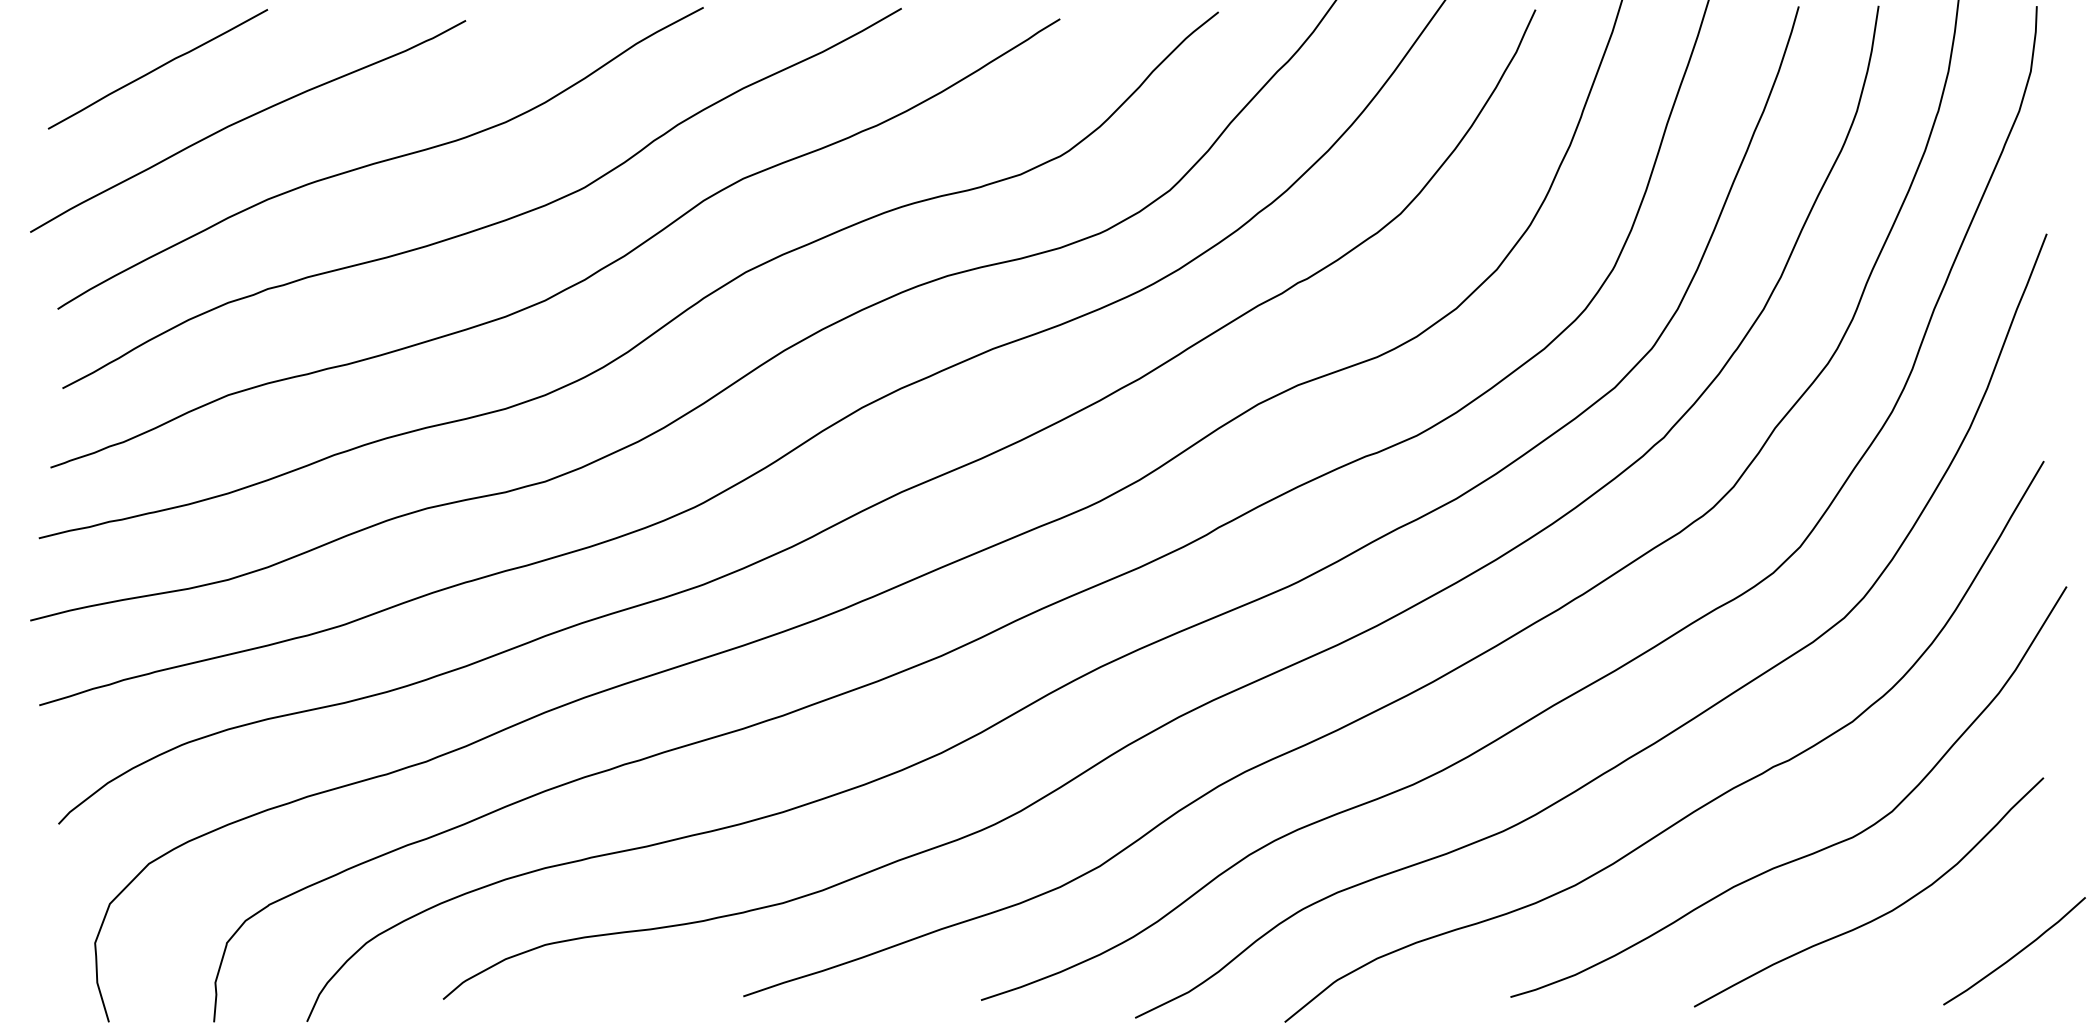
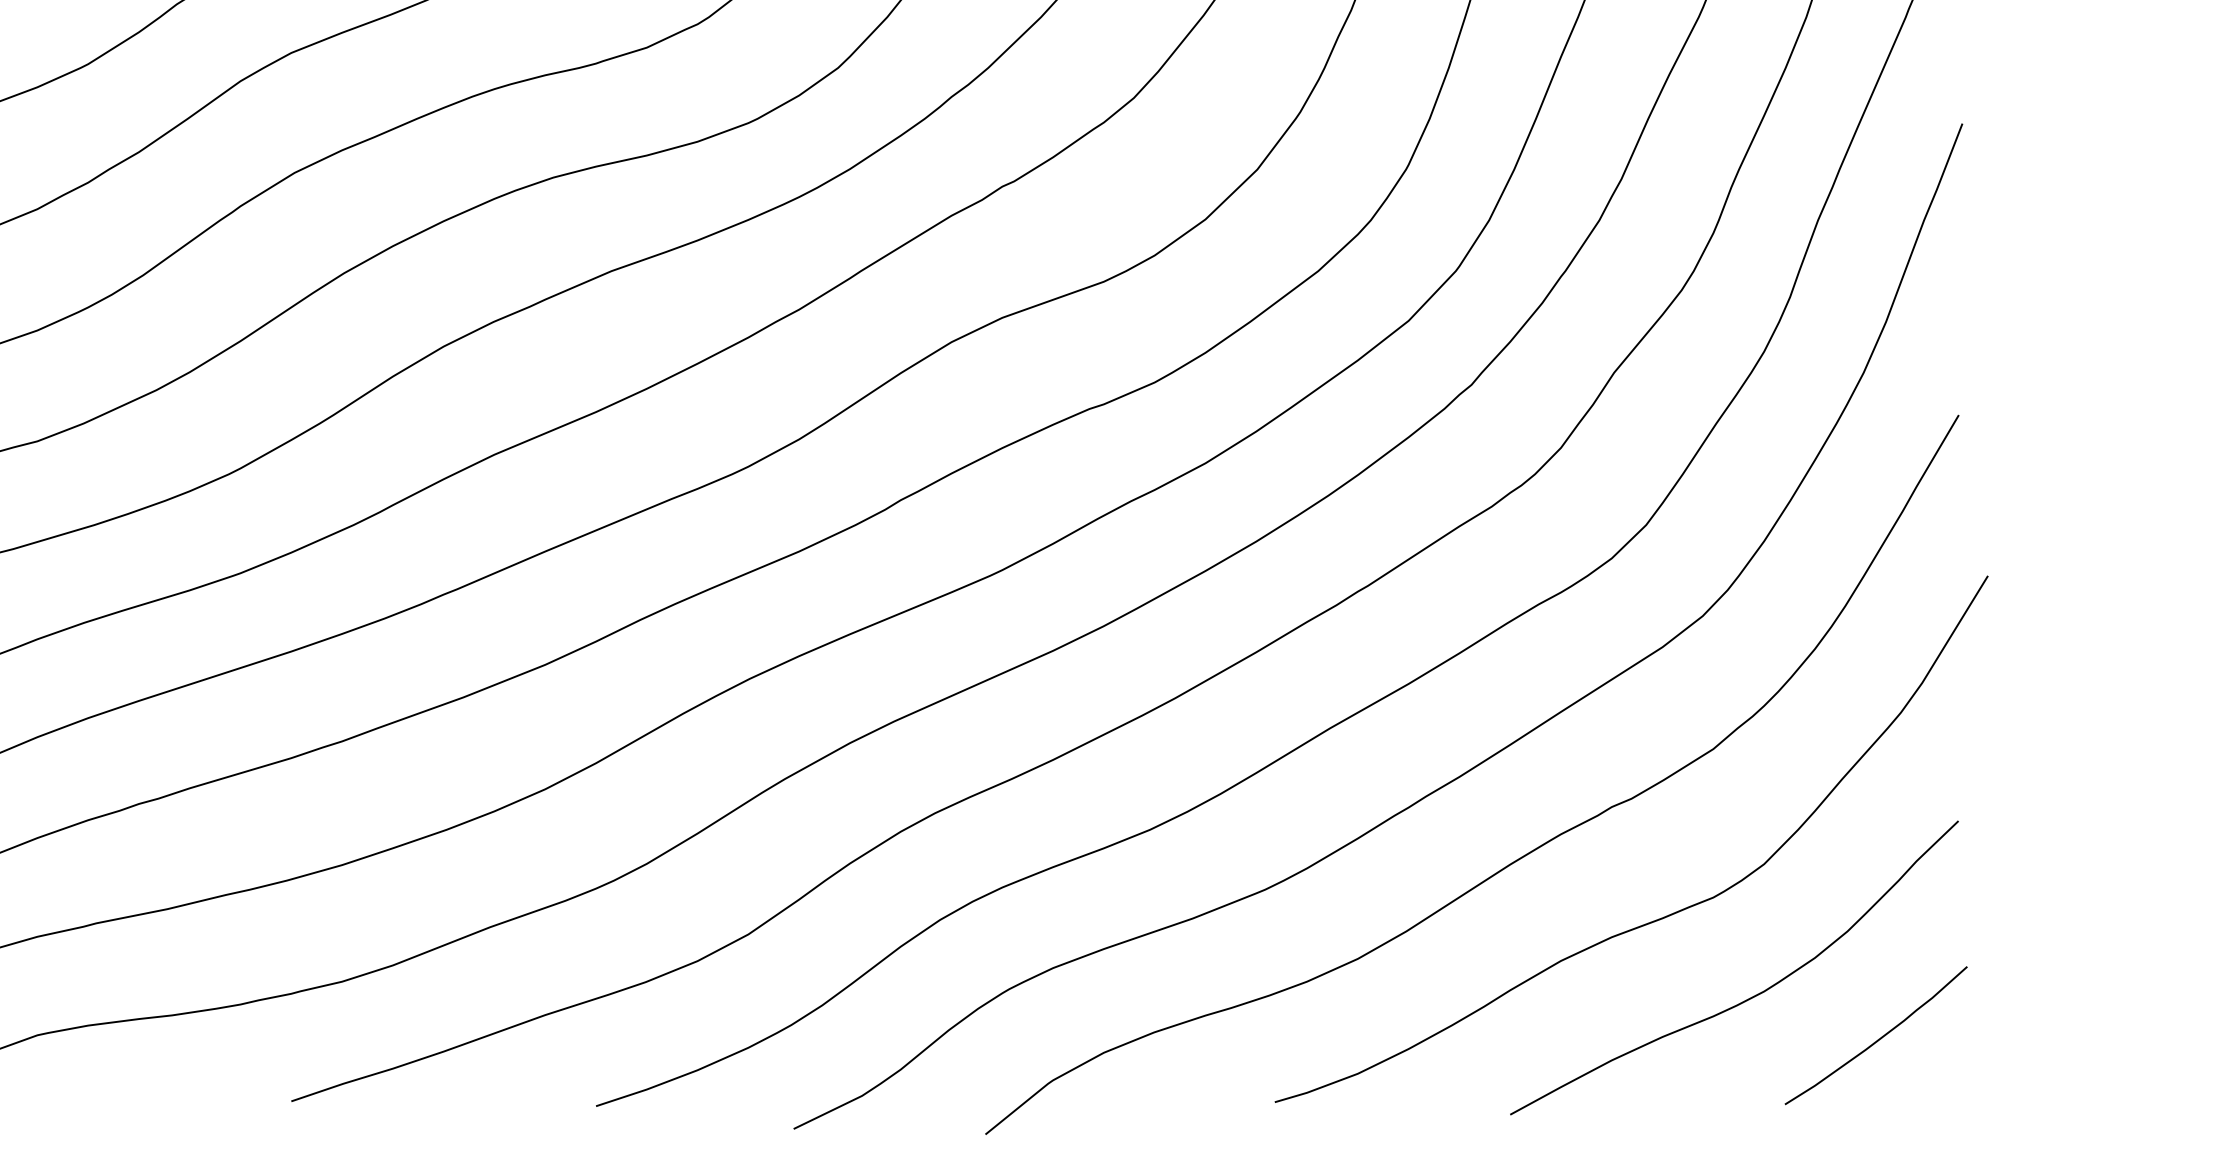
curve: (2016, 953) -> (1878, 1038), moved

